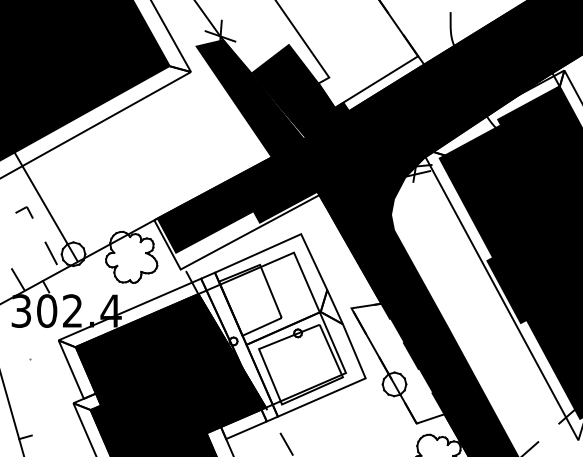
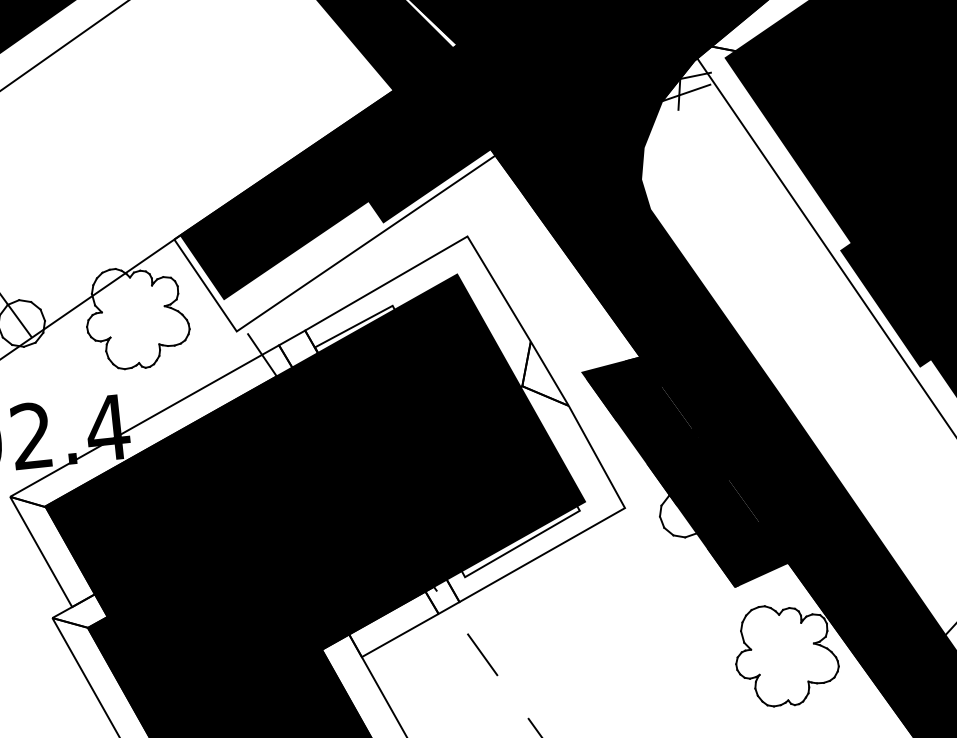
fill: (272, 329) -> (430, 430), added
fill: (397, 363) -> (684, 472), added

